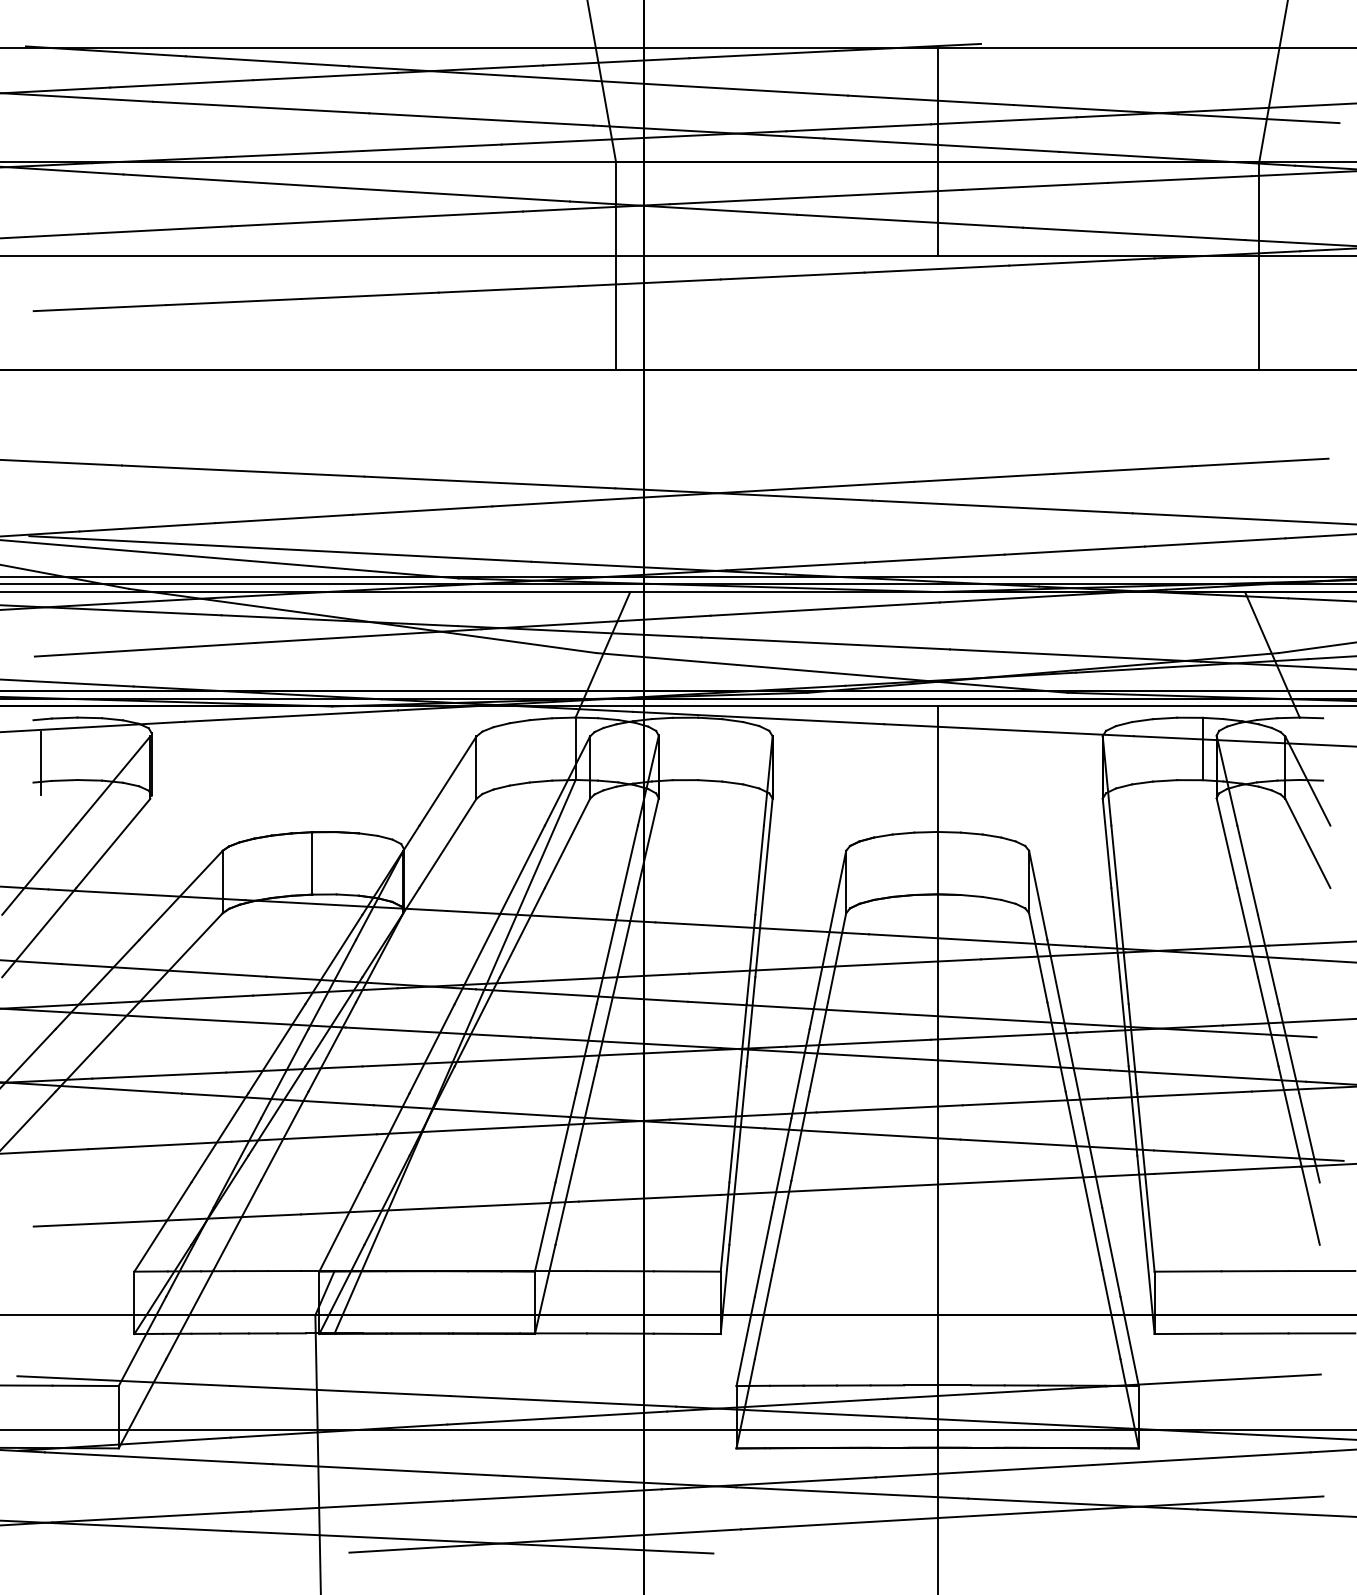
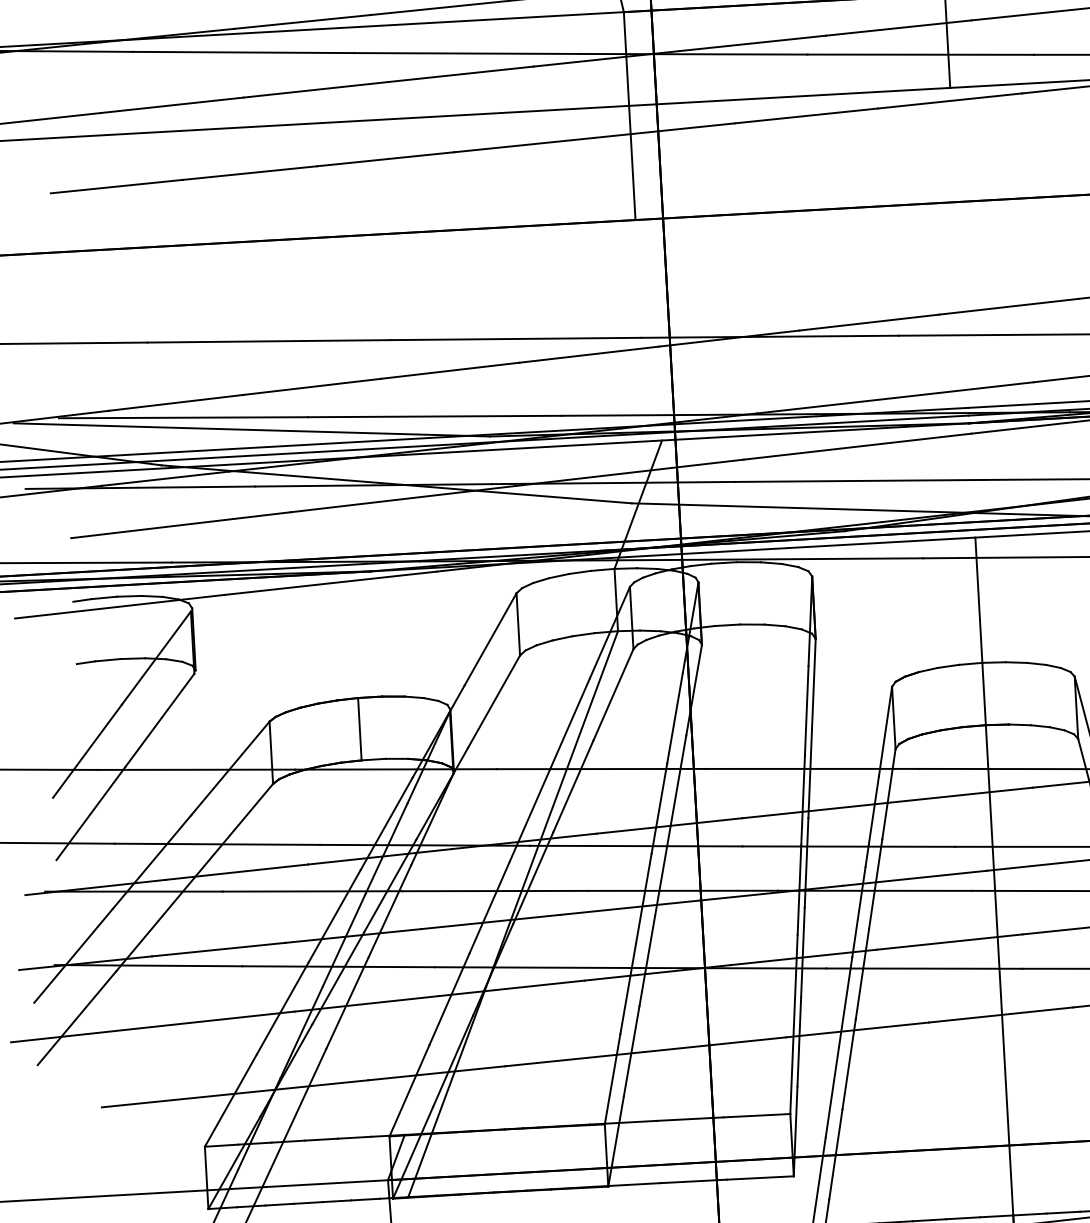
line: (40, 763) -> (82, 644), removed

